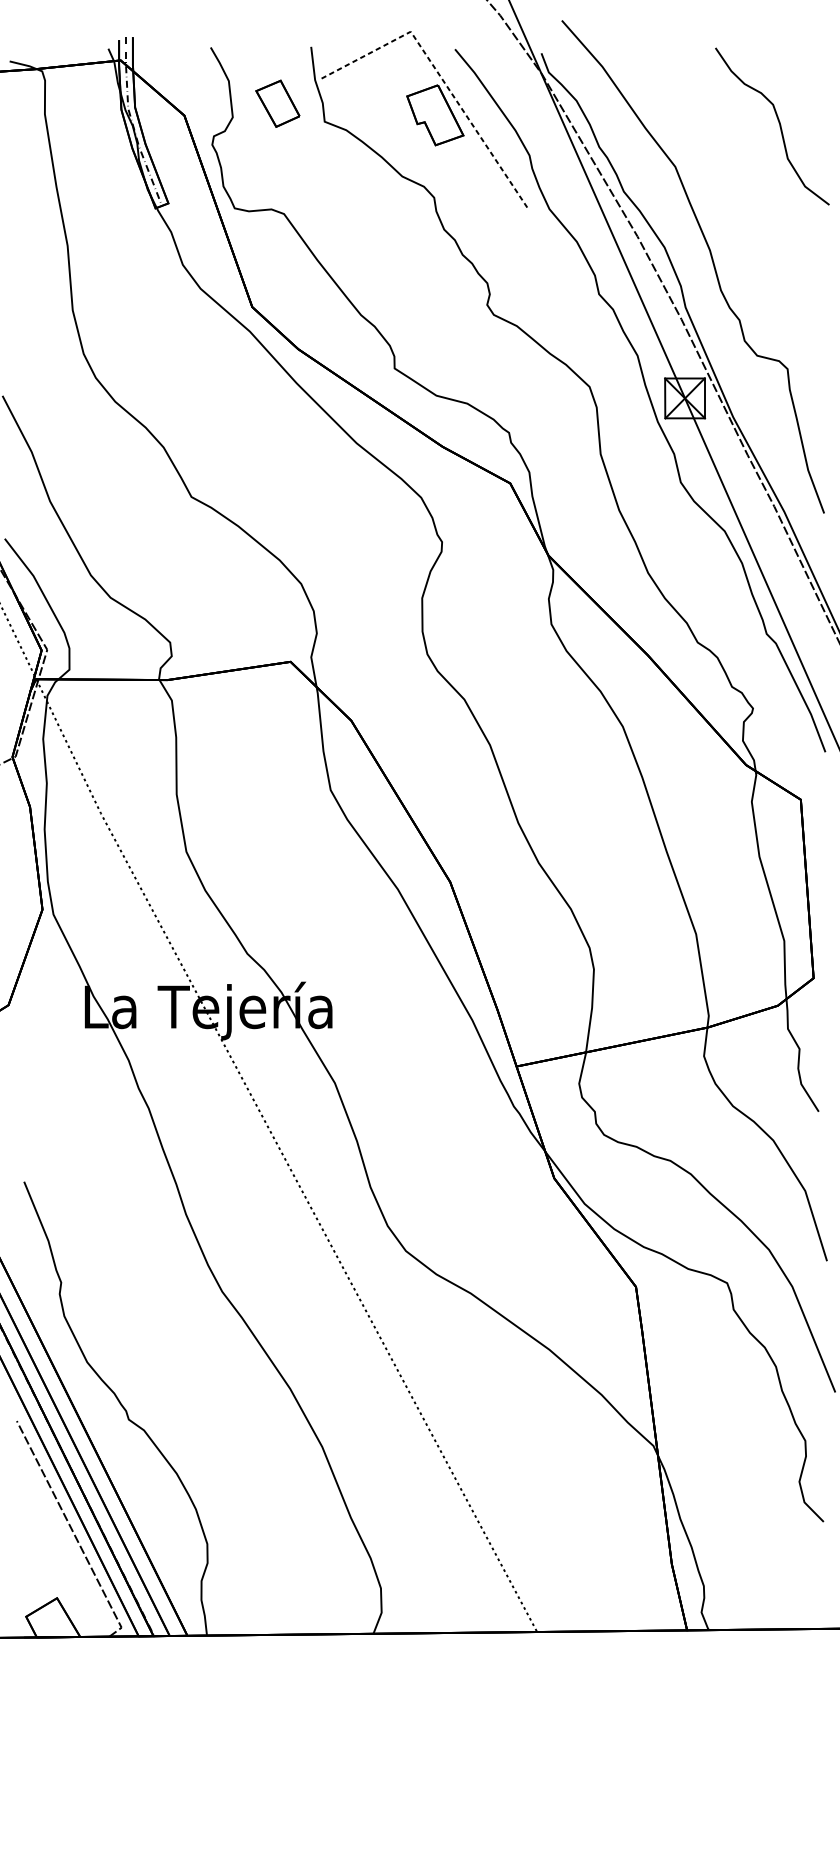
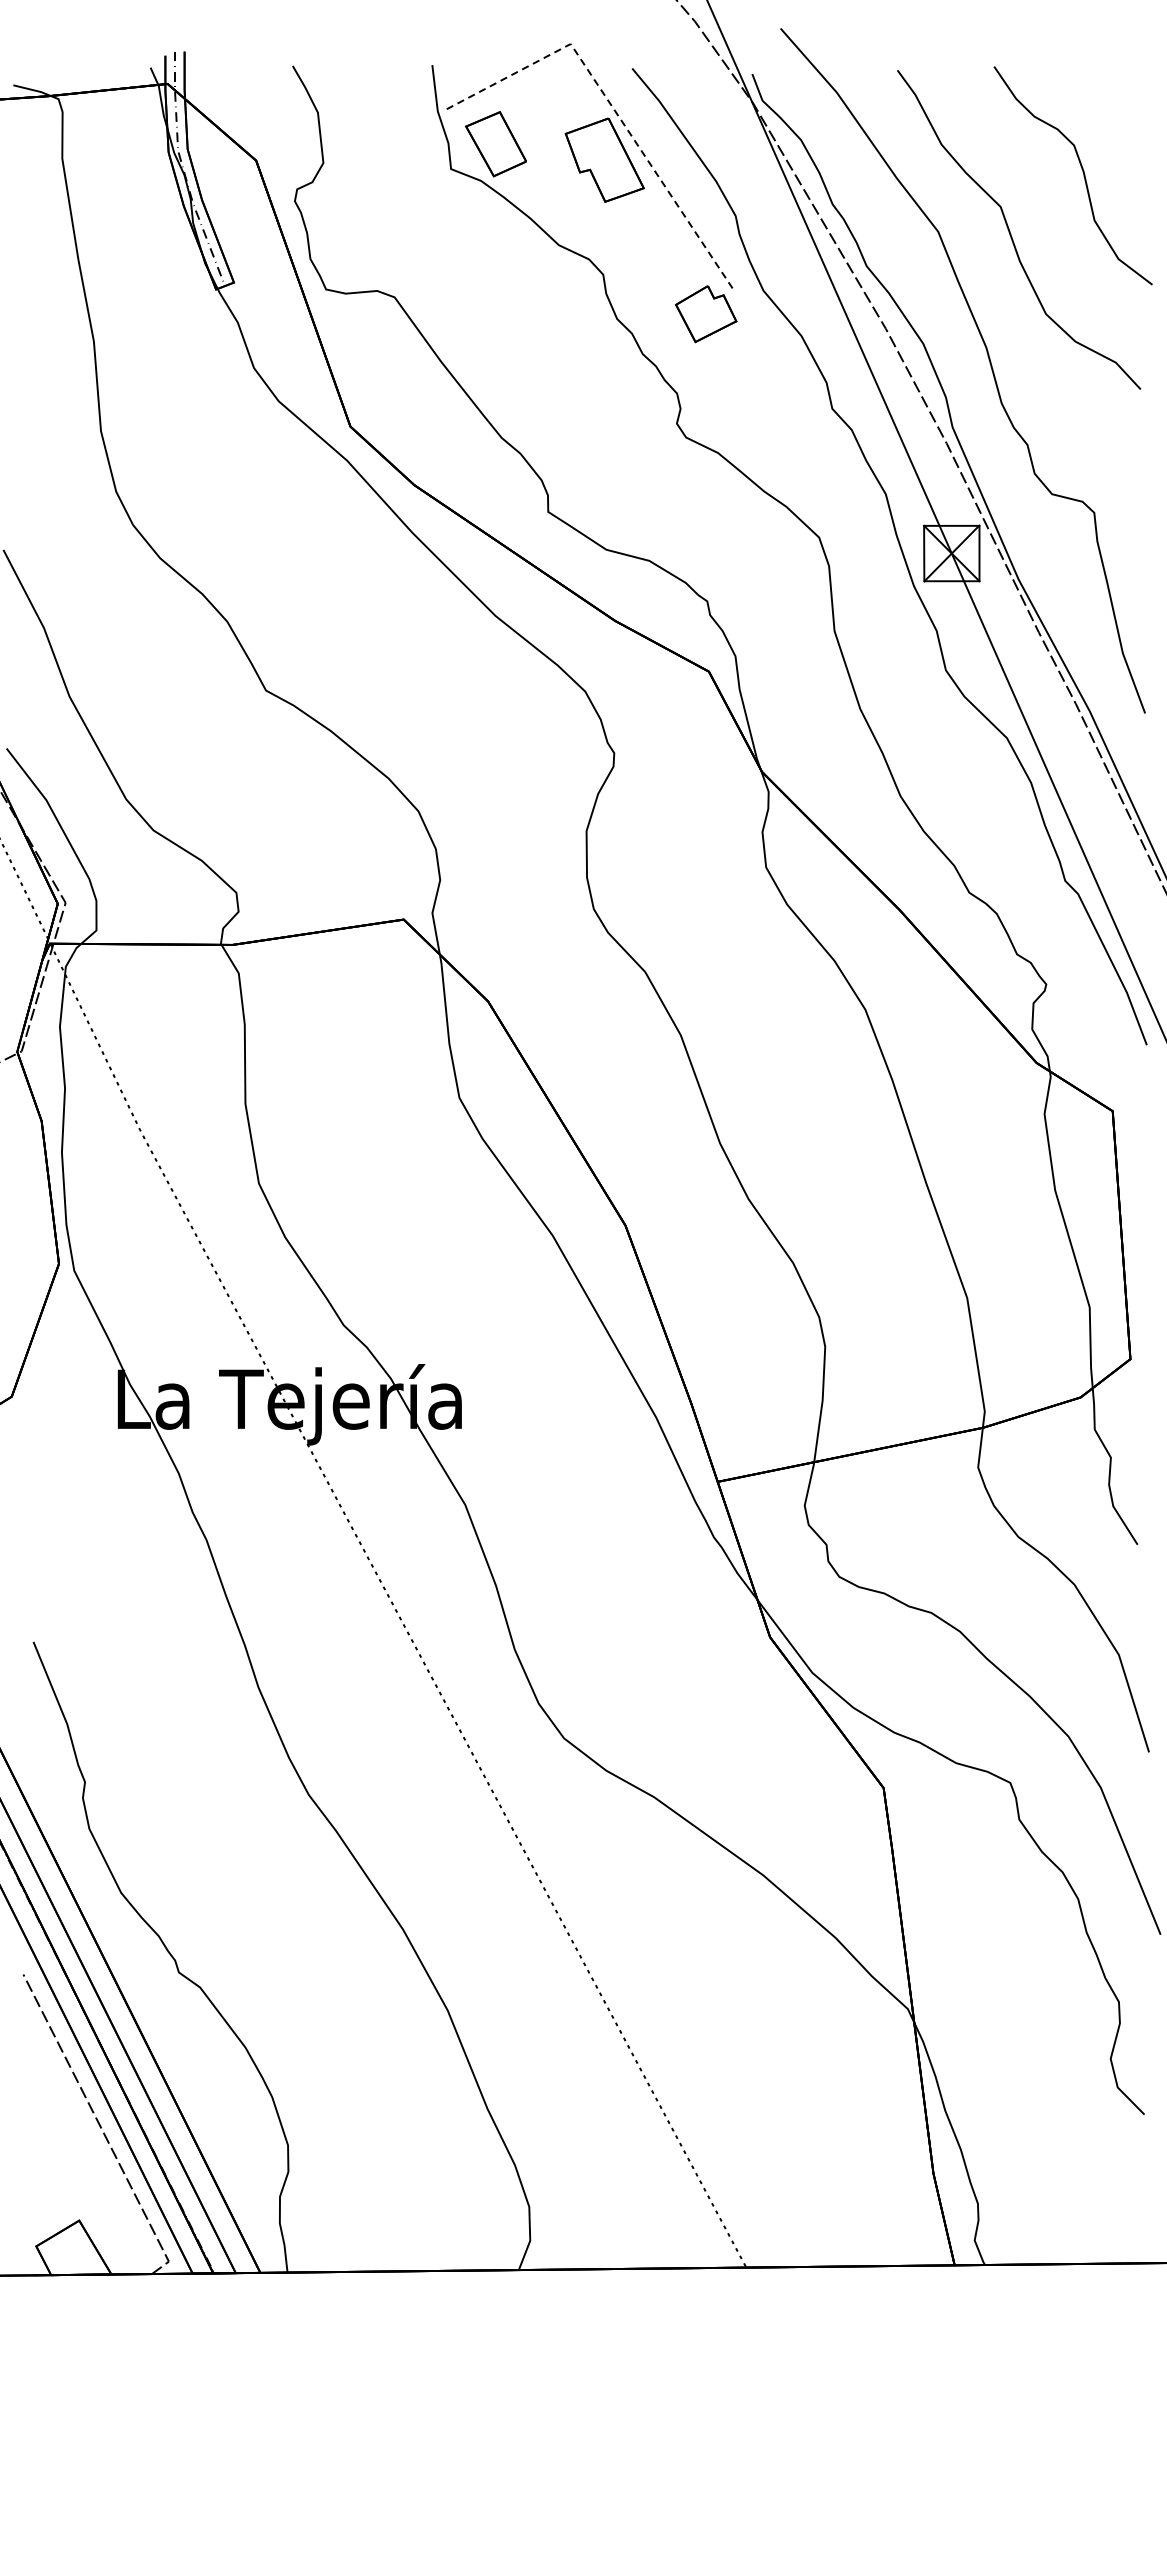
part: (277, 104) -> (495, 144), moved
curve: (727, 166) -> (1010, 231), added
part: (508, 226) -> (706, 314), added

